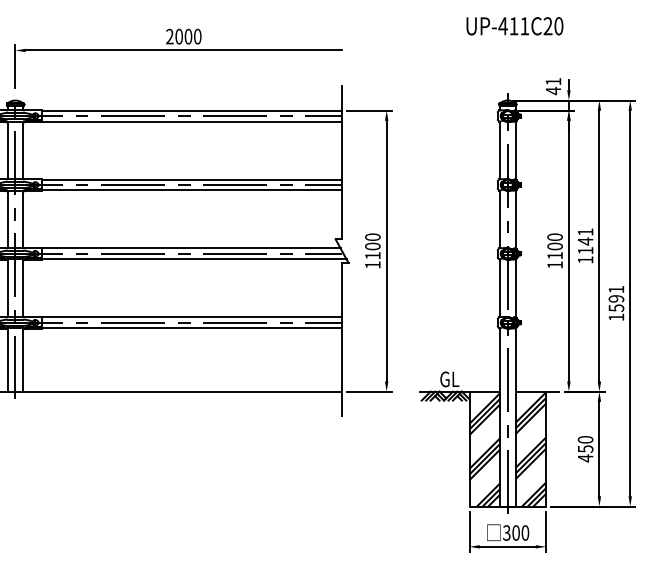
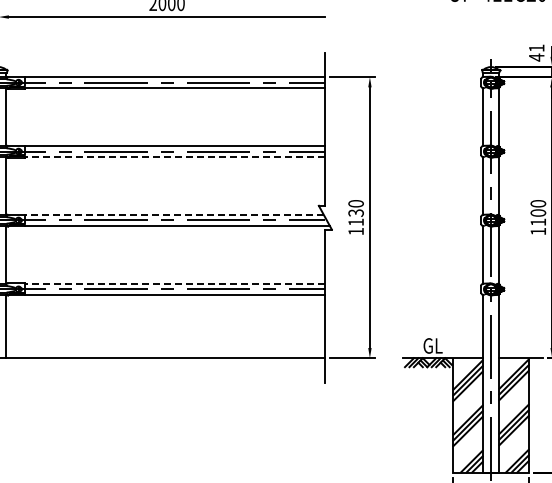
line: (191, 190) -> (174, 157), solid -> dashed
text: (372, 246) -> (355, 213), 1100 -> 1130
line: (190, 248) -> (173, 215), solid -> dashed
line: (191, 317) -> (174, 284), solid -> dashed

